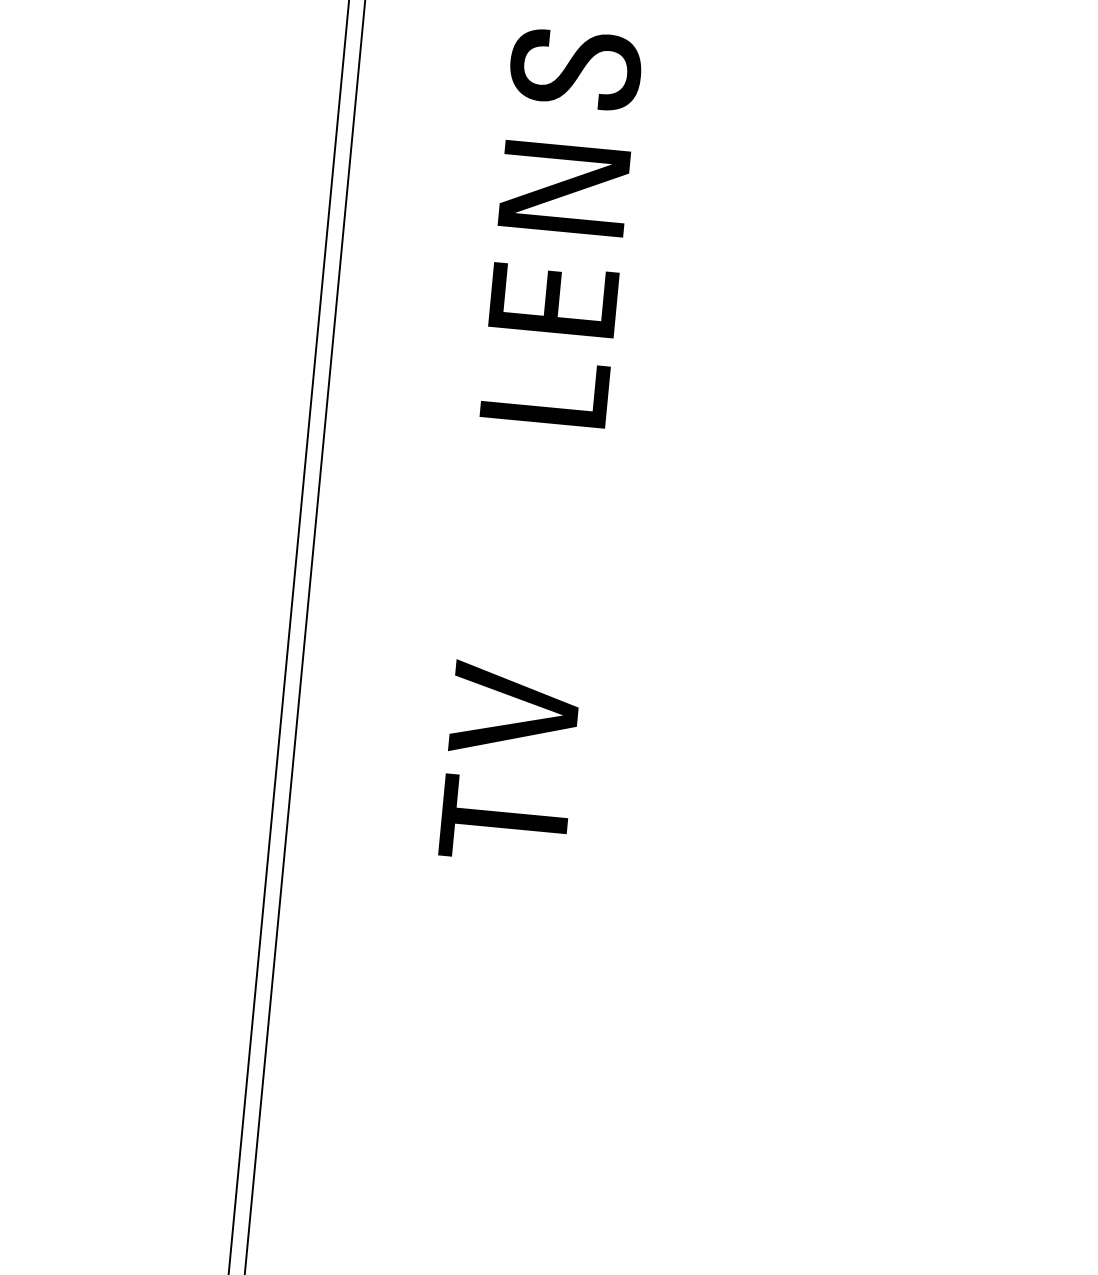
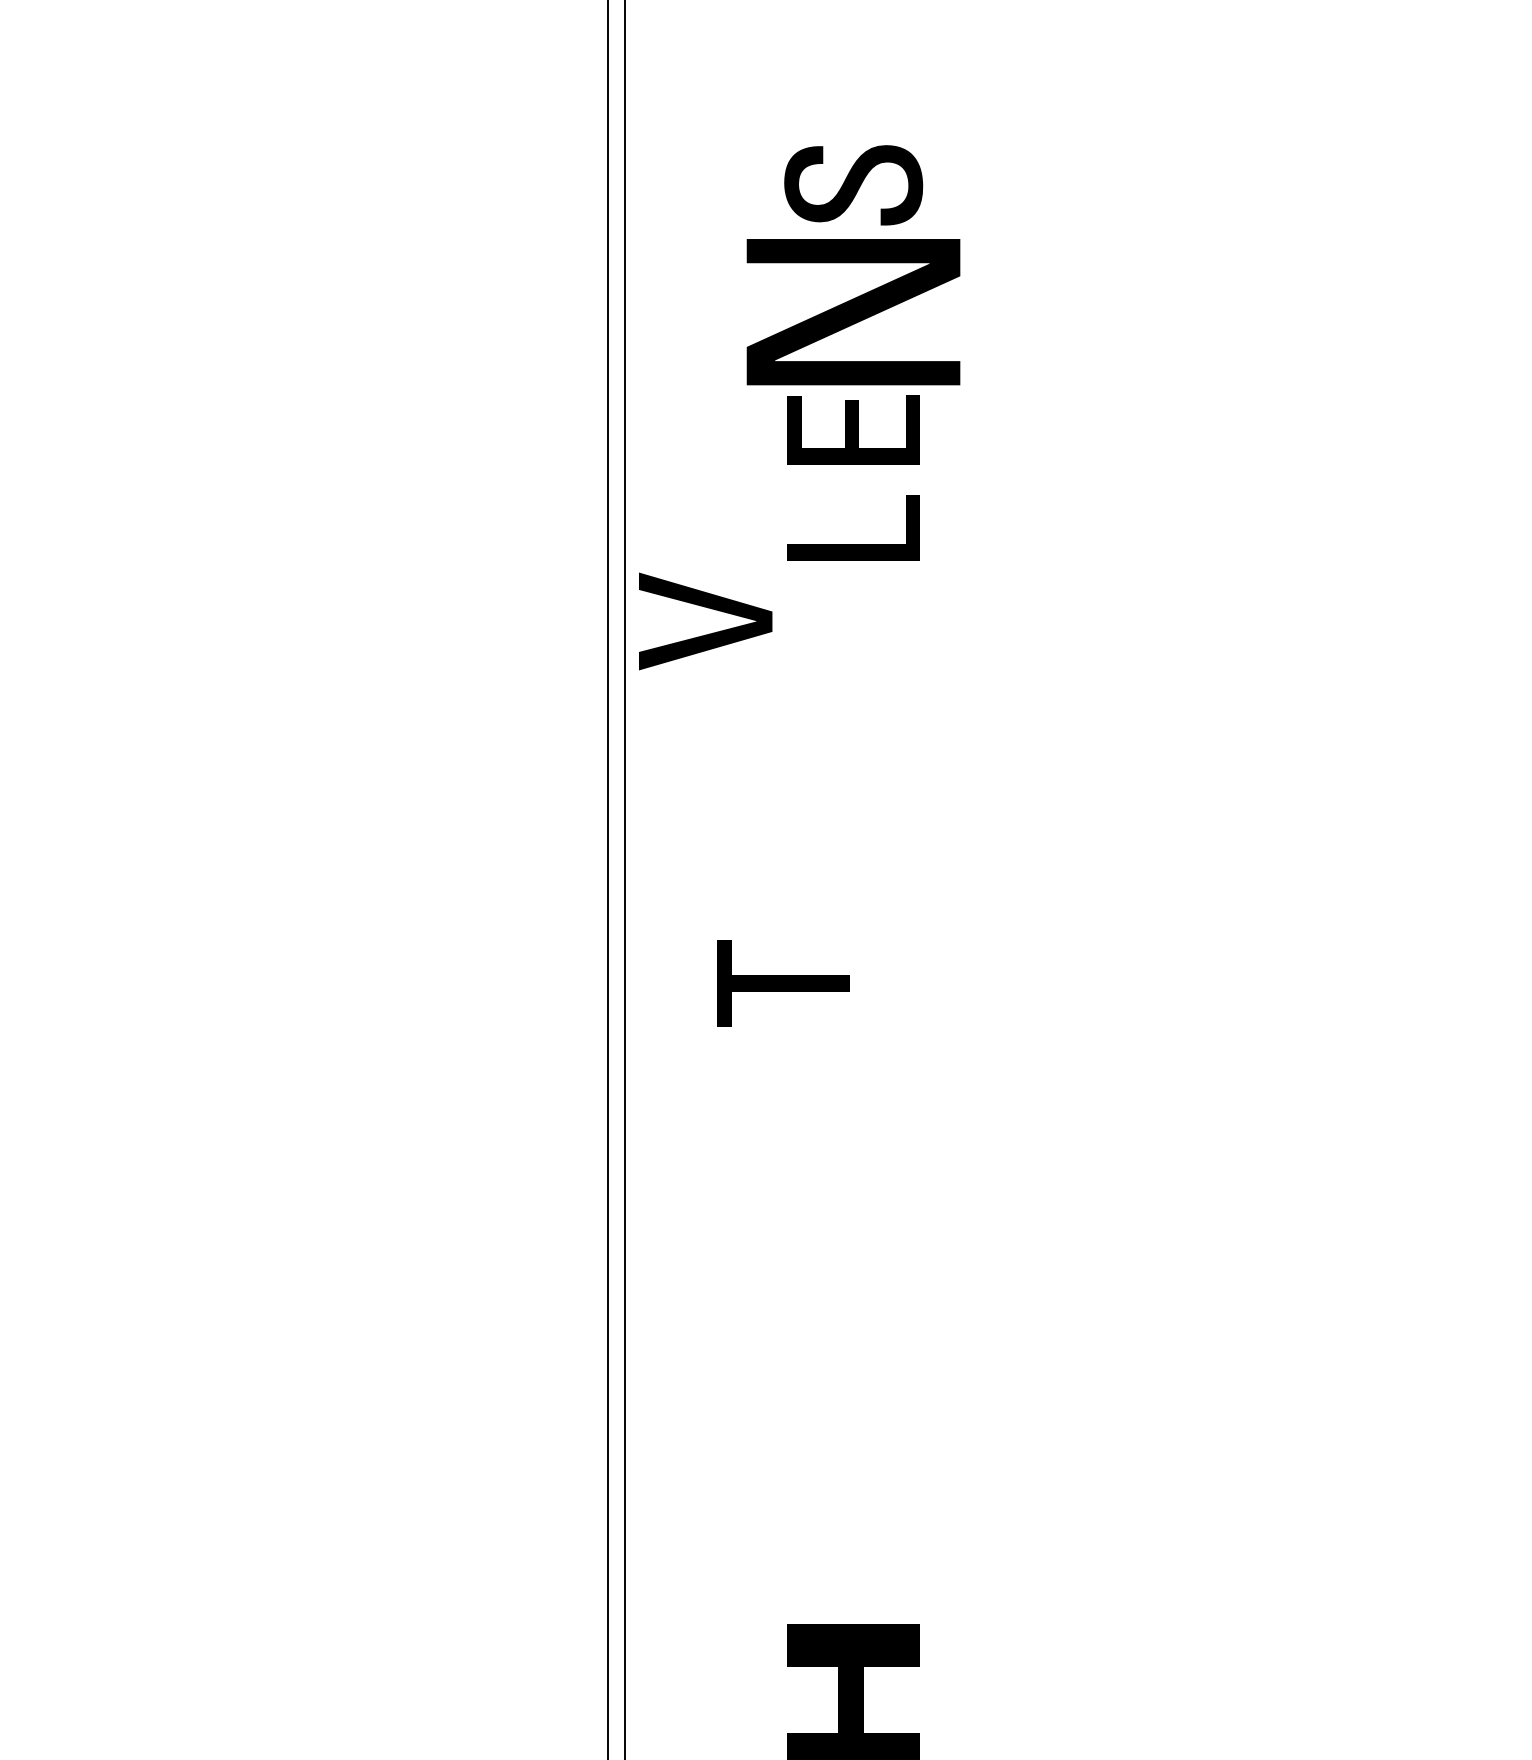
part: (564, 188) -> (853, 311), size x1.6
part: (517, 722) -> (709, 633), moved
part: (504, 820) -> (783, 983), moved

